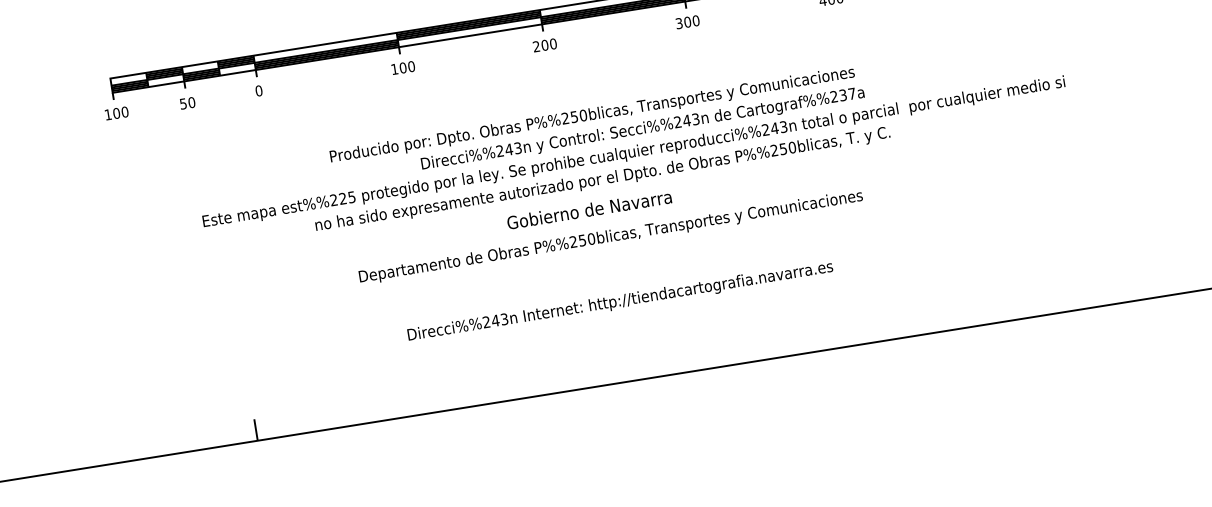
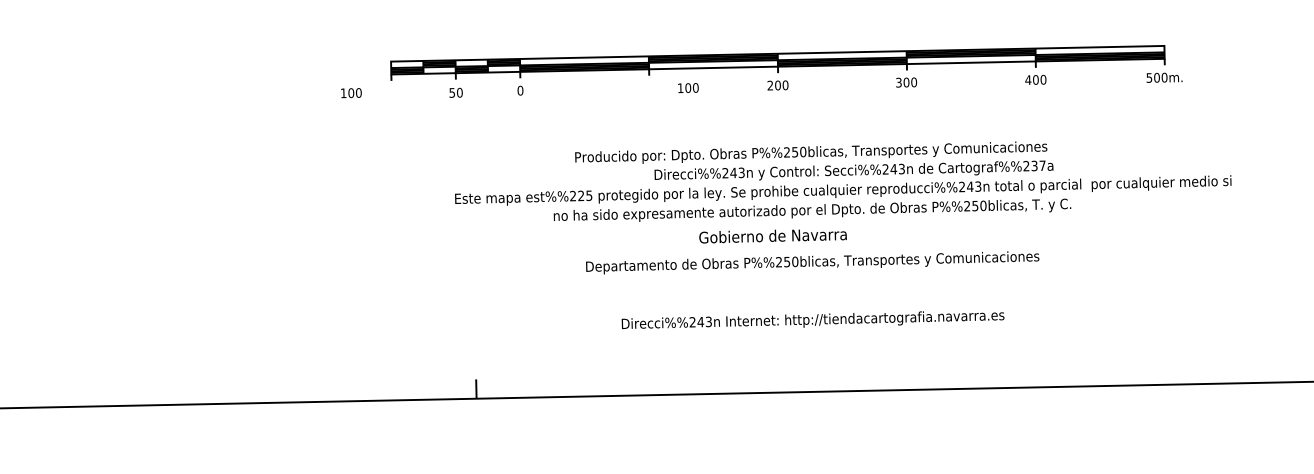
text: (403, 67) -> (688, 87), moved
text: (116, 113) -> (351, 93), moved
text: (588, 210) -> (772, 236), moved

